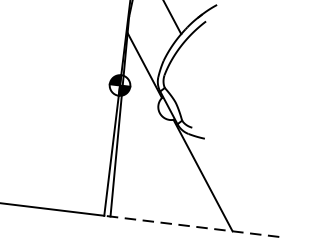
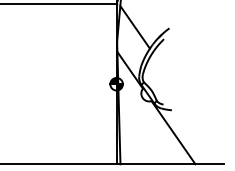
line: (191, 226) -> (170, 164), dashed -> solid

